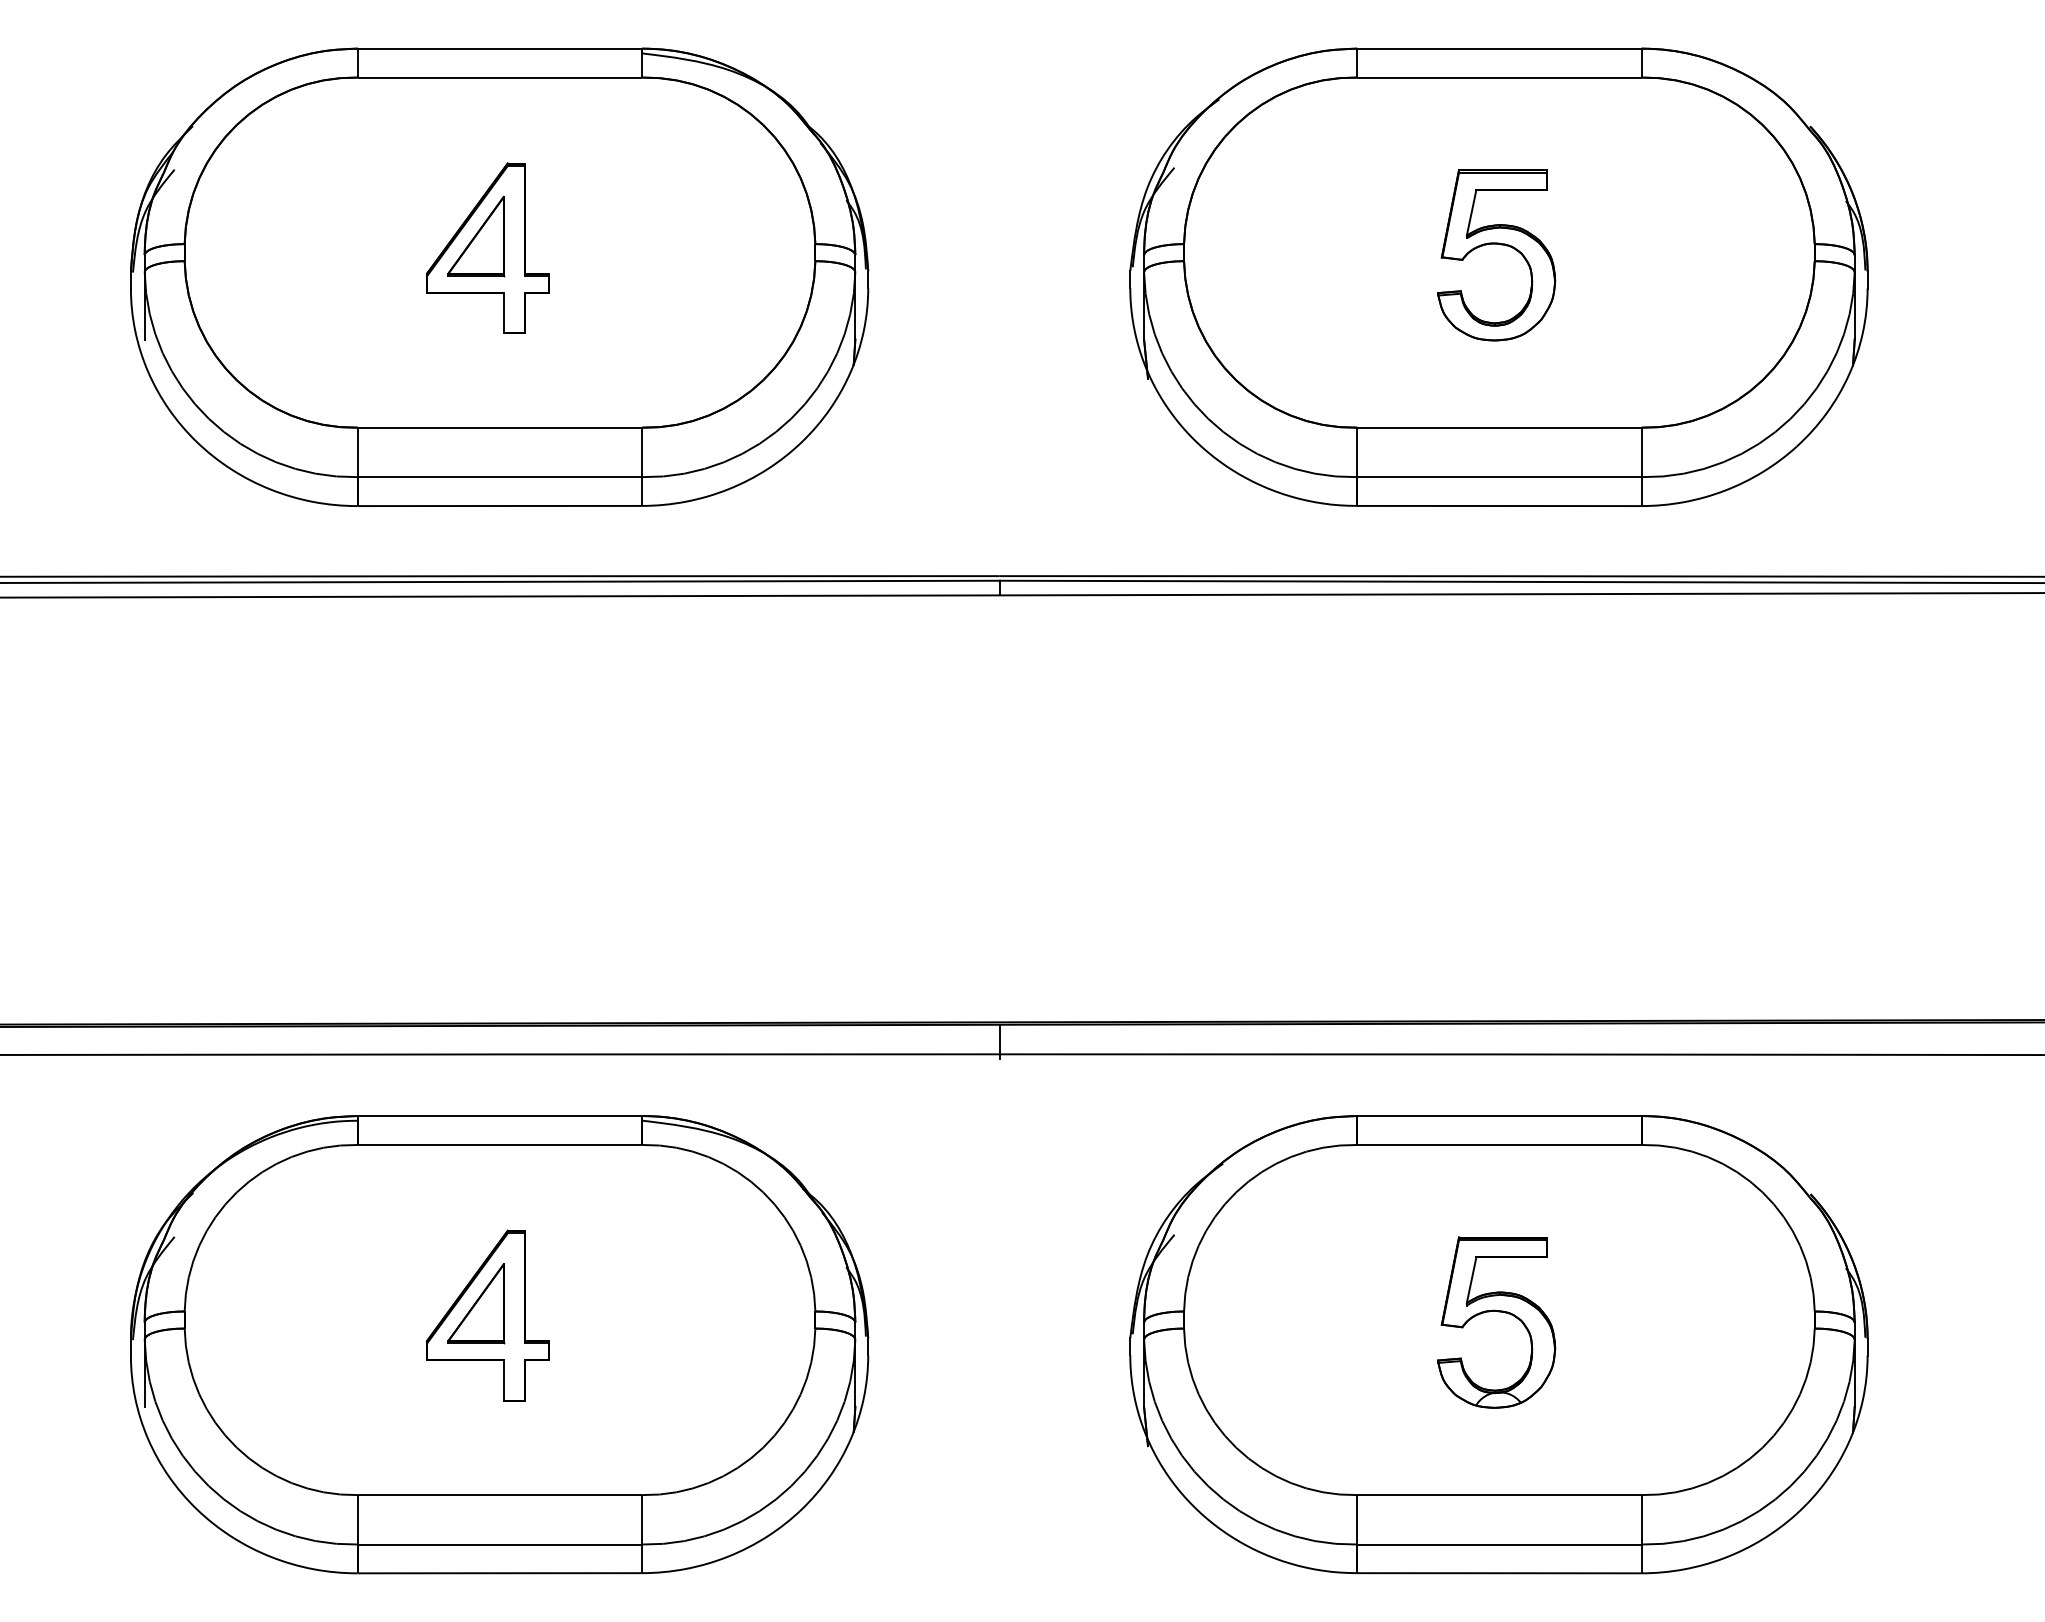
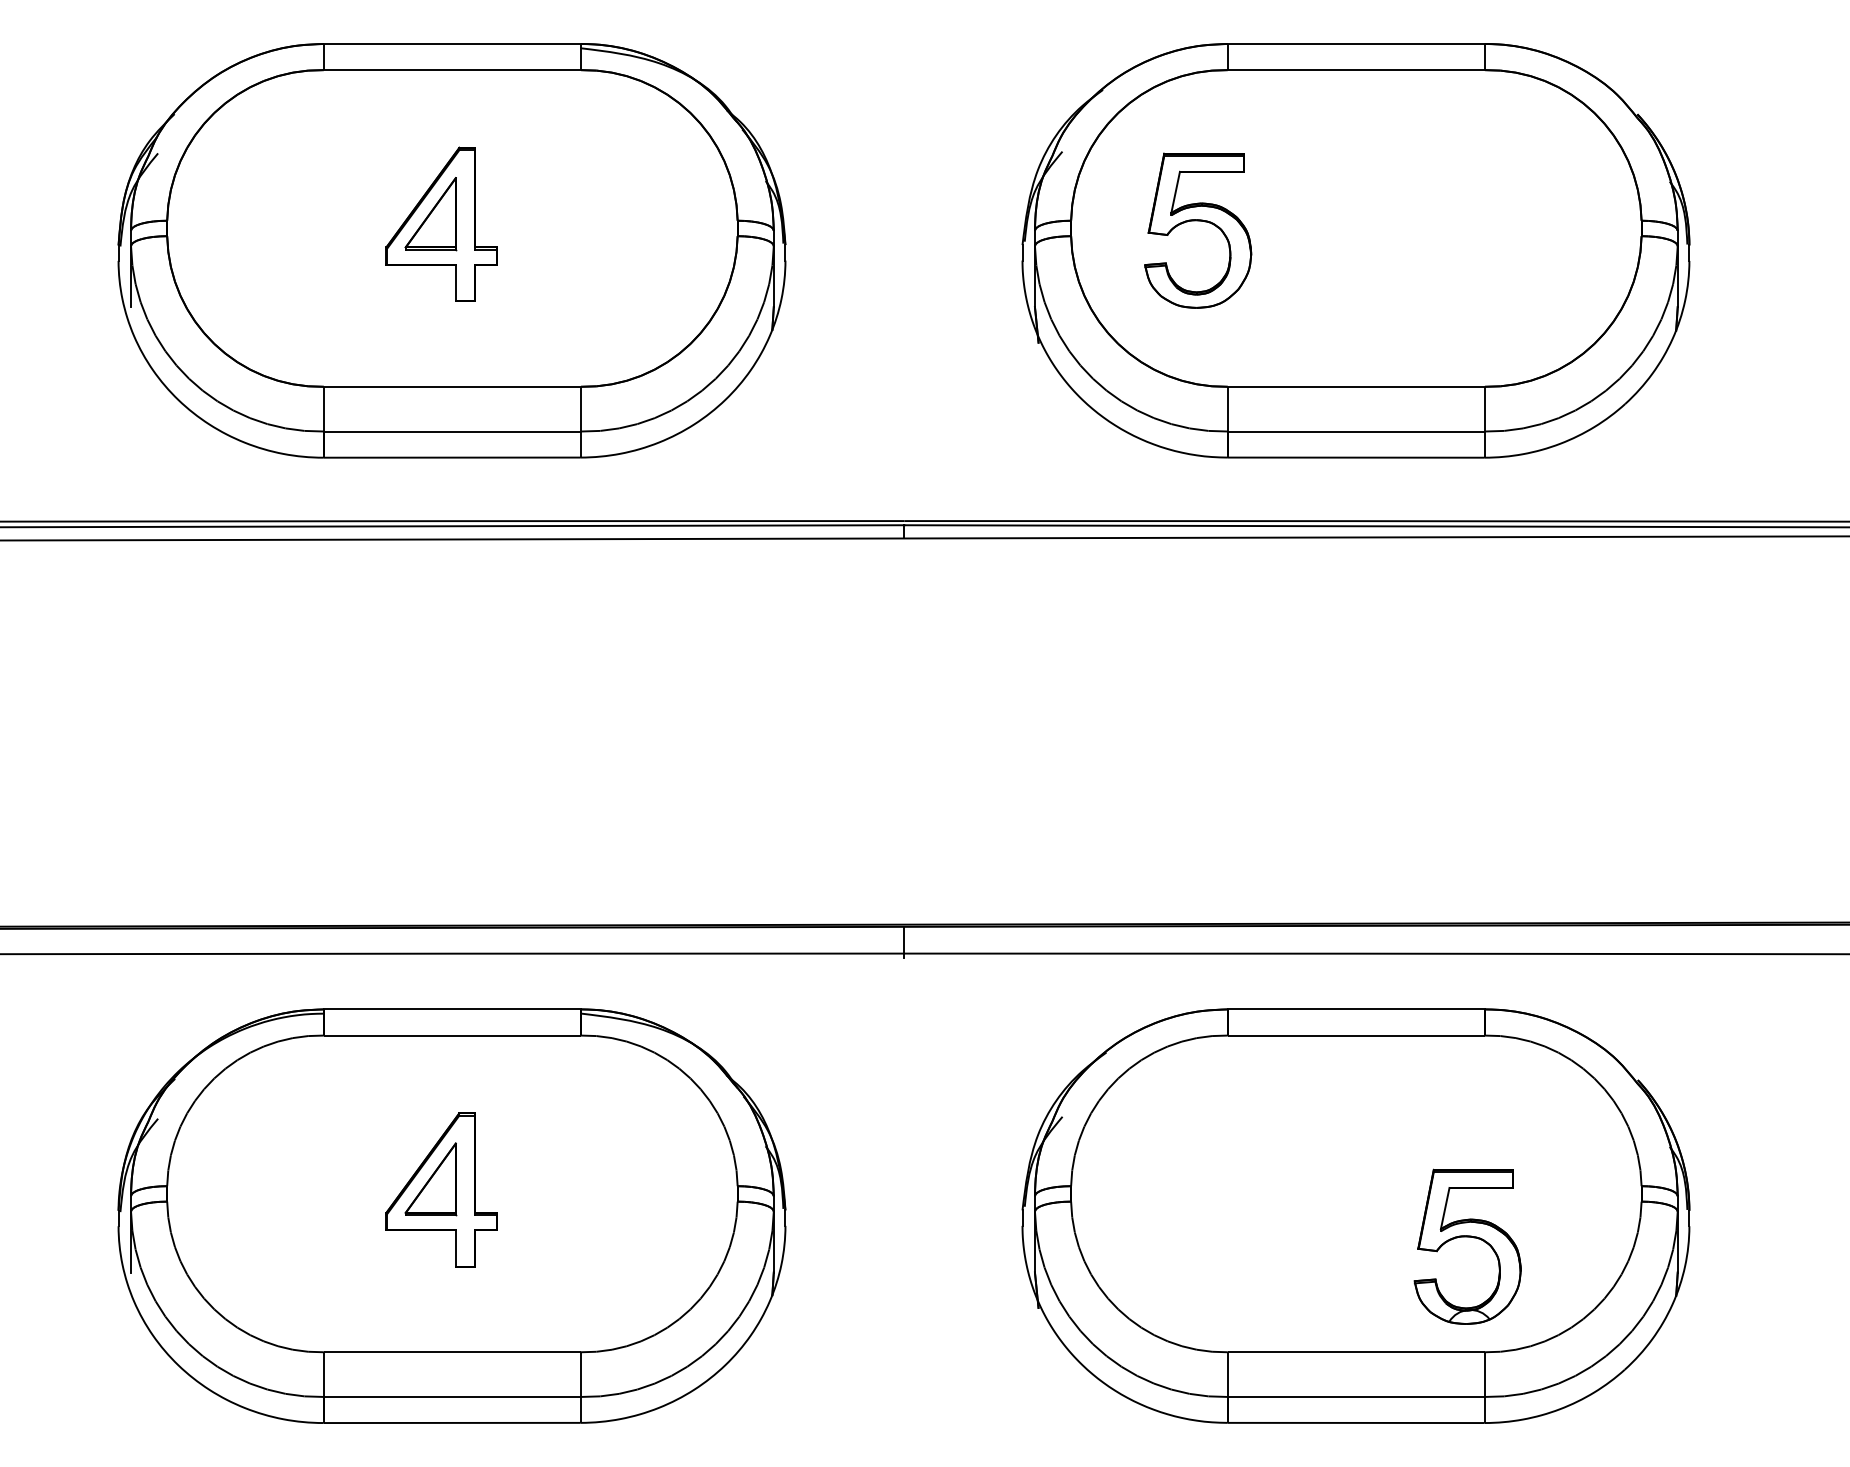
part: (1496, 244) -> (1198, 221), moved
part: (1498, 1312) -> (1469, 1237), moved

